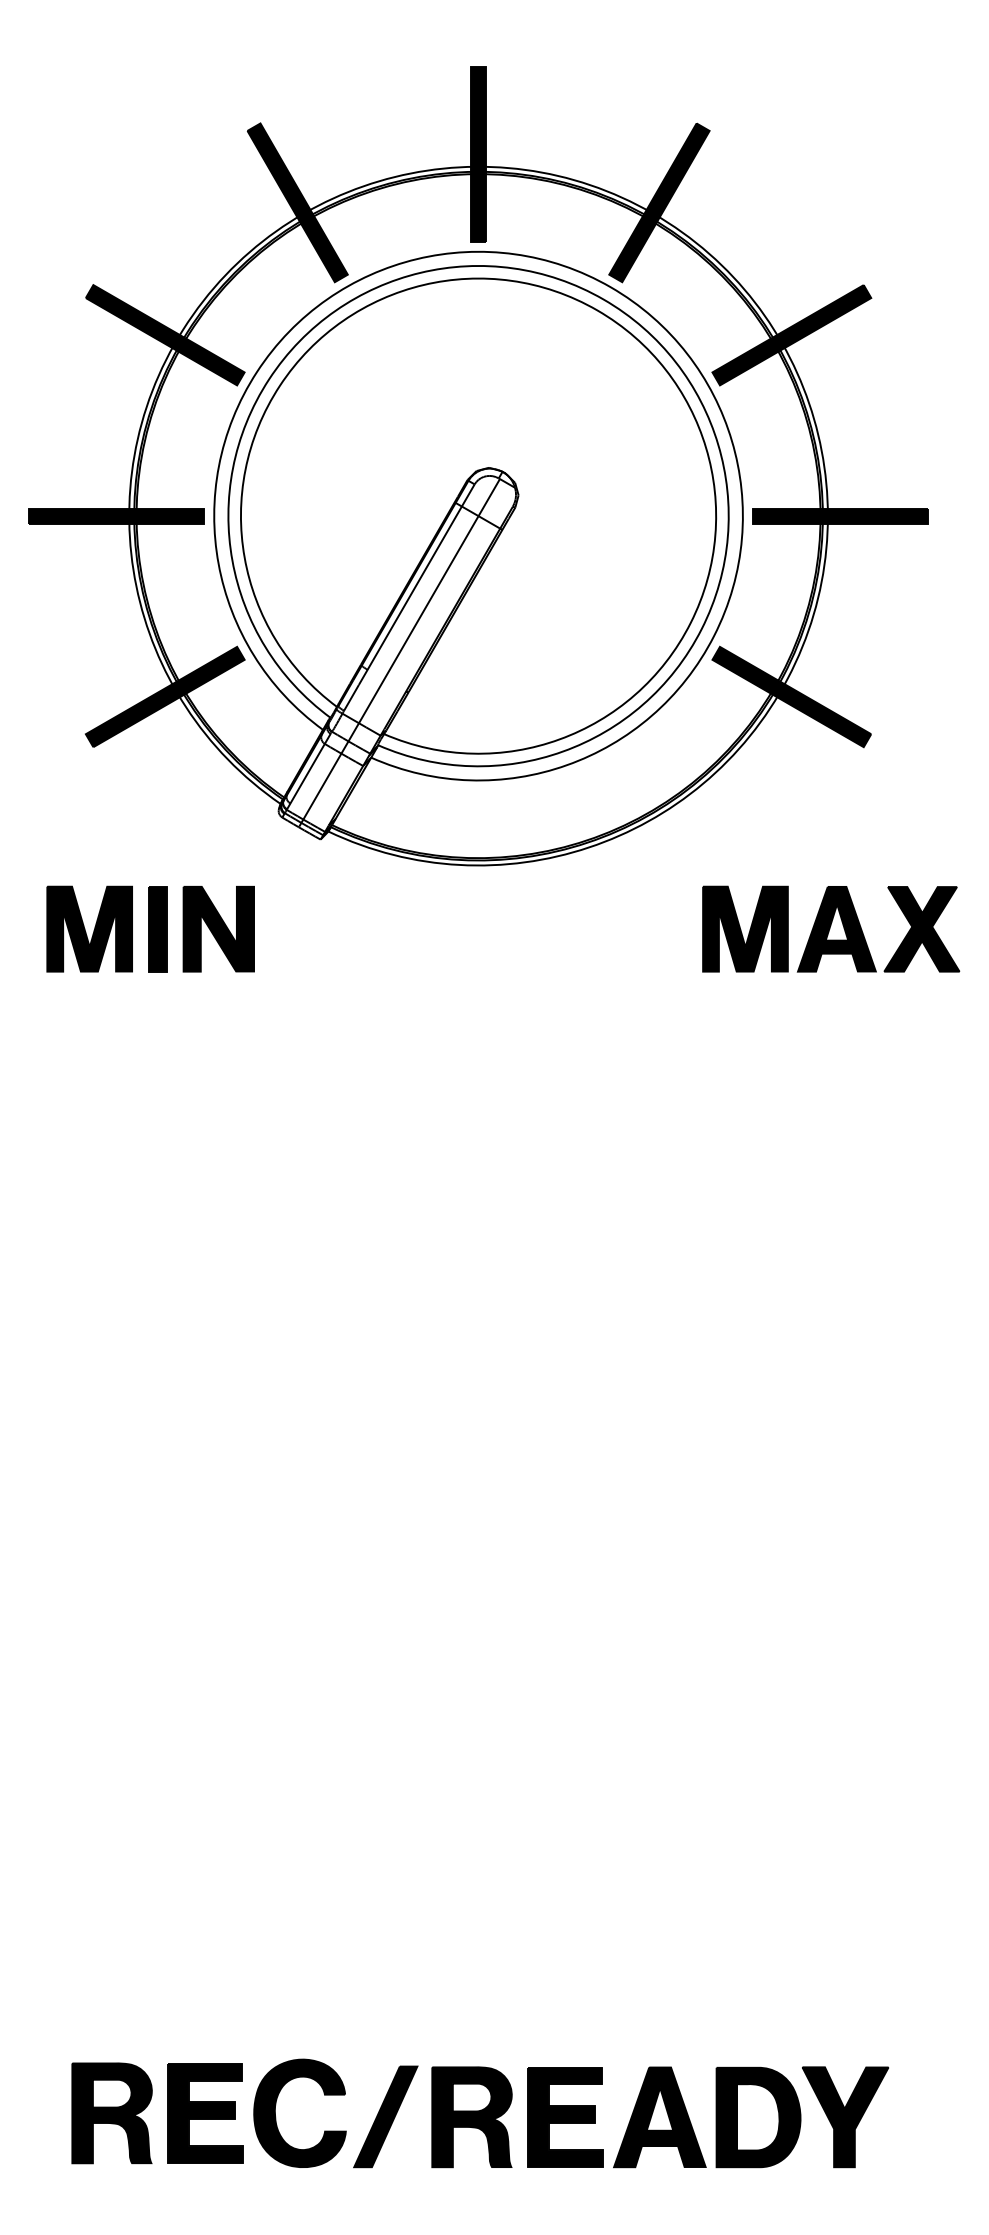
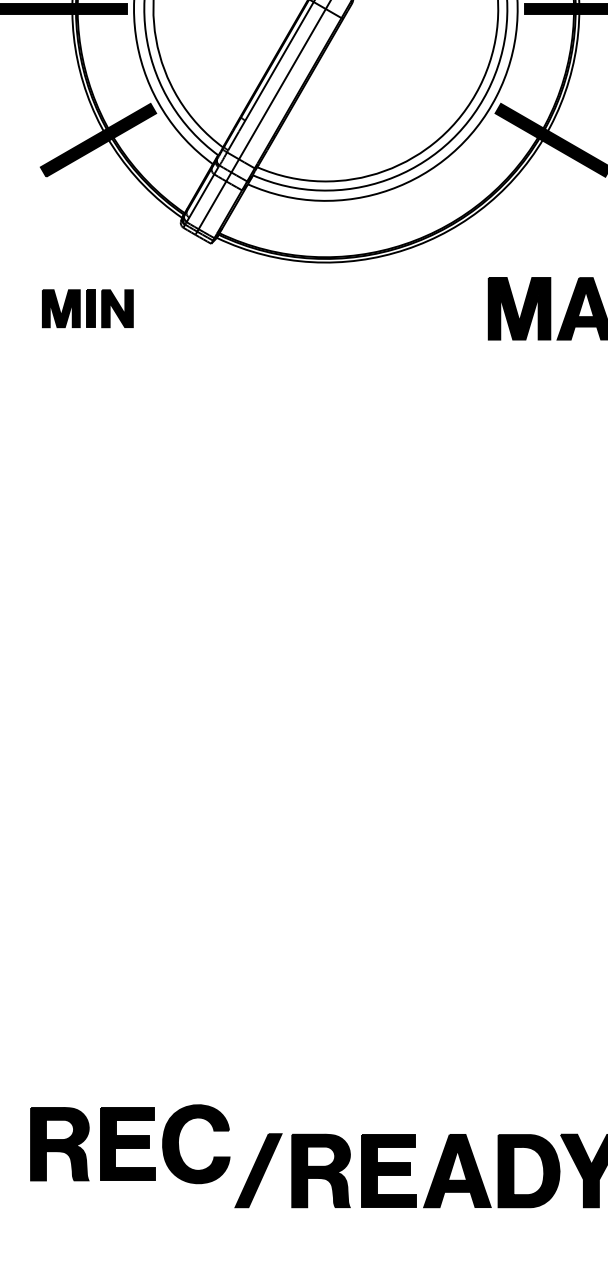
part: (150, 928) -> (87, 308), size x0.6
part: (208, 2112) -> (129, 1143), moved

